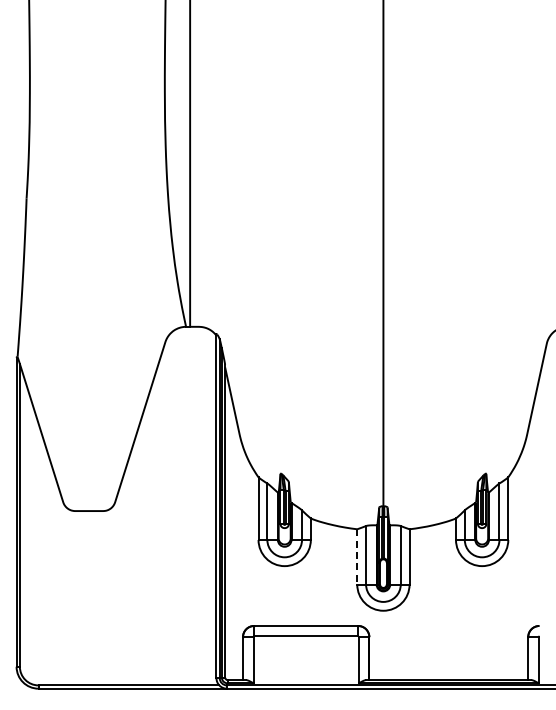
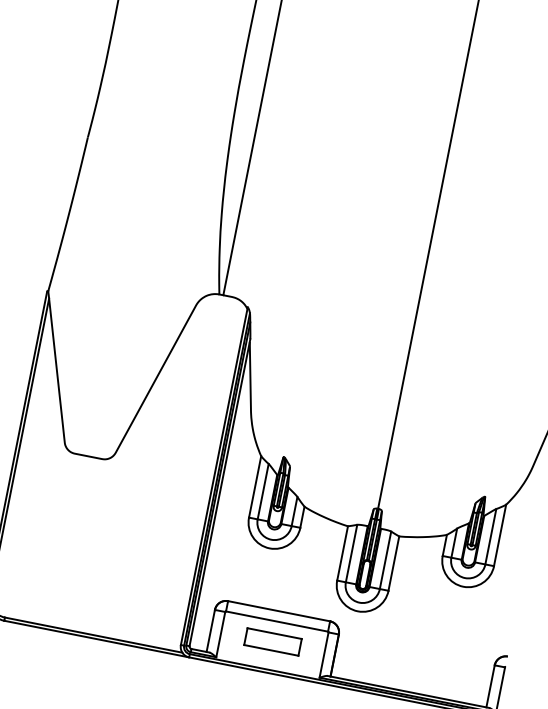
line: (357, 556) -> (342, 553), dashed -> solid
part: (306, 657) -> (273, 642), added

